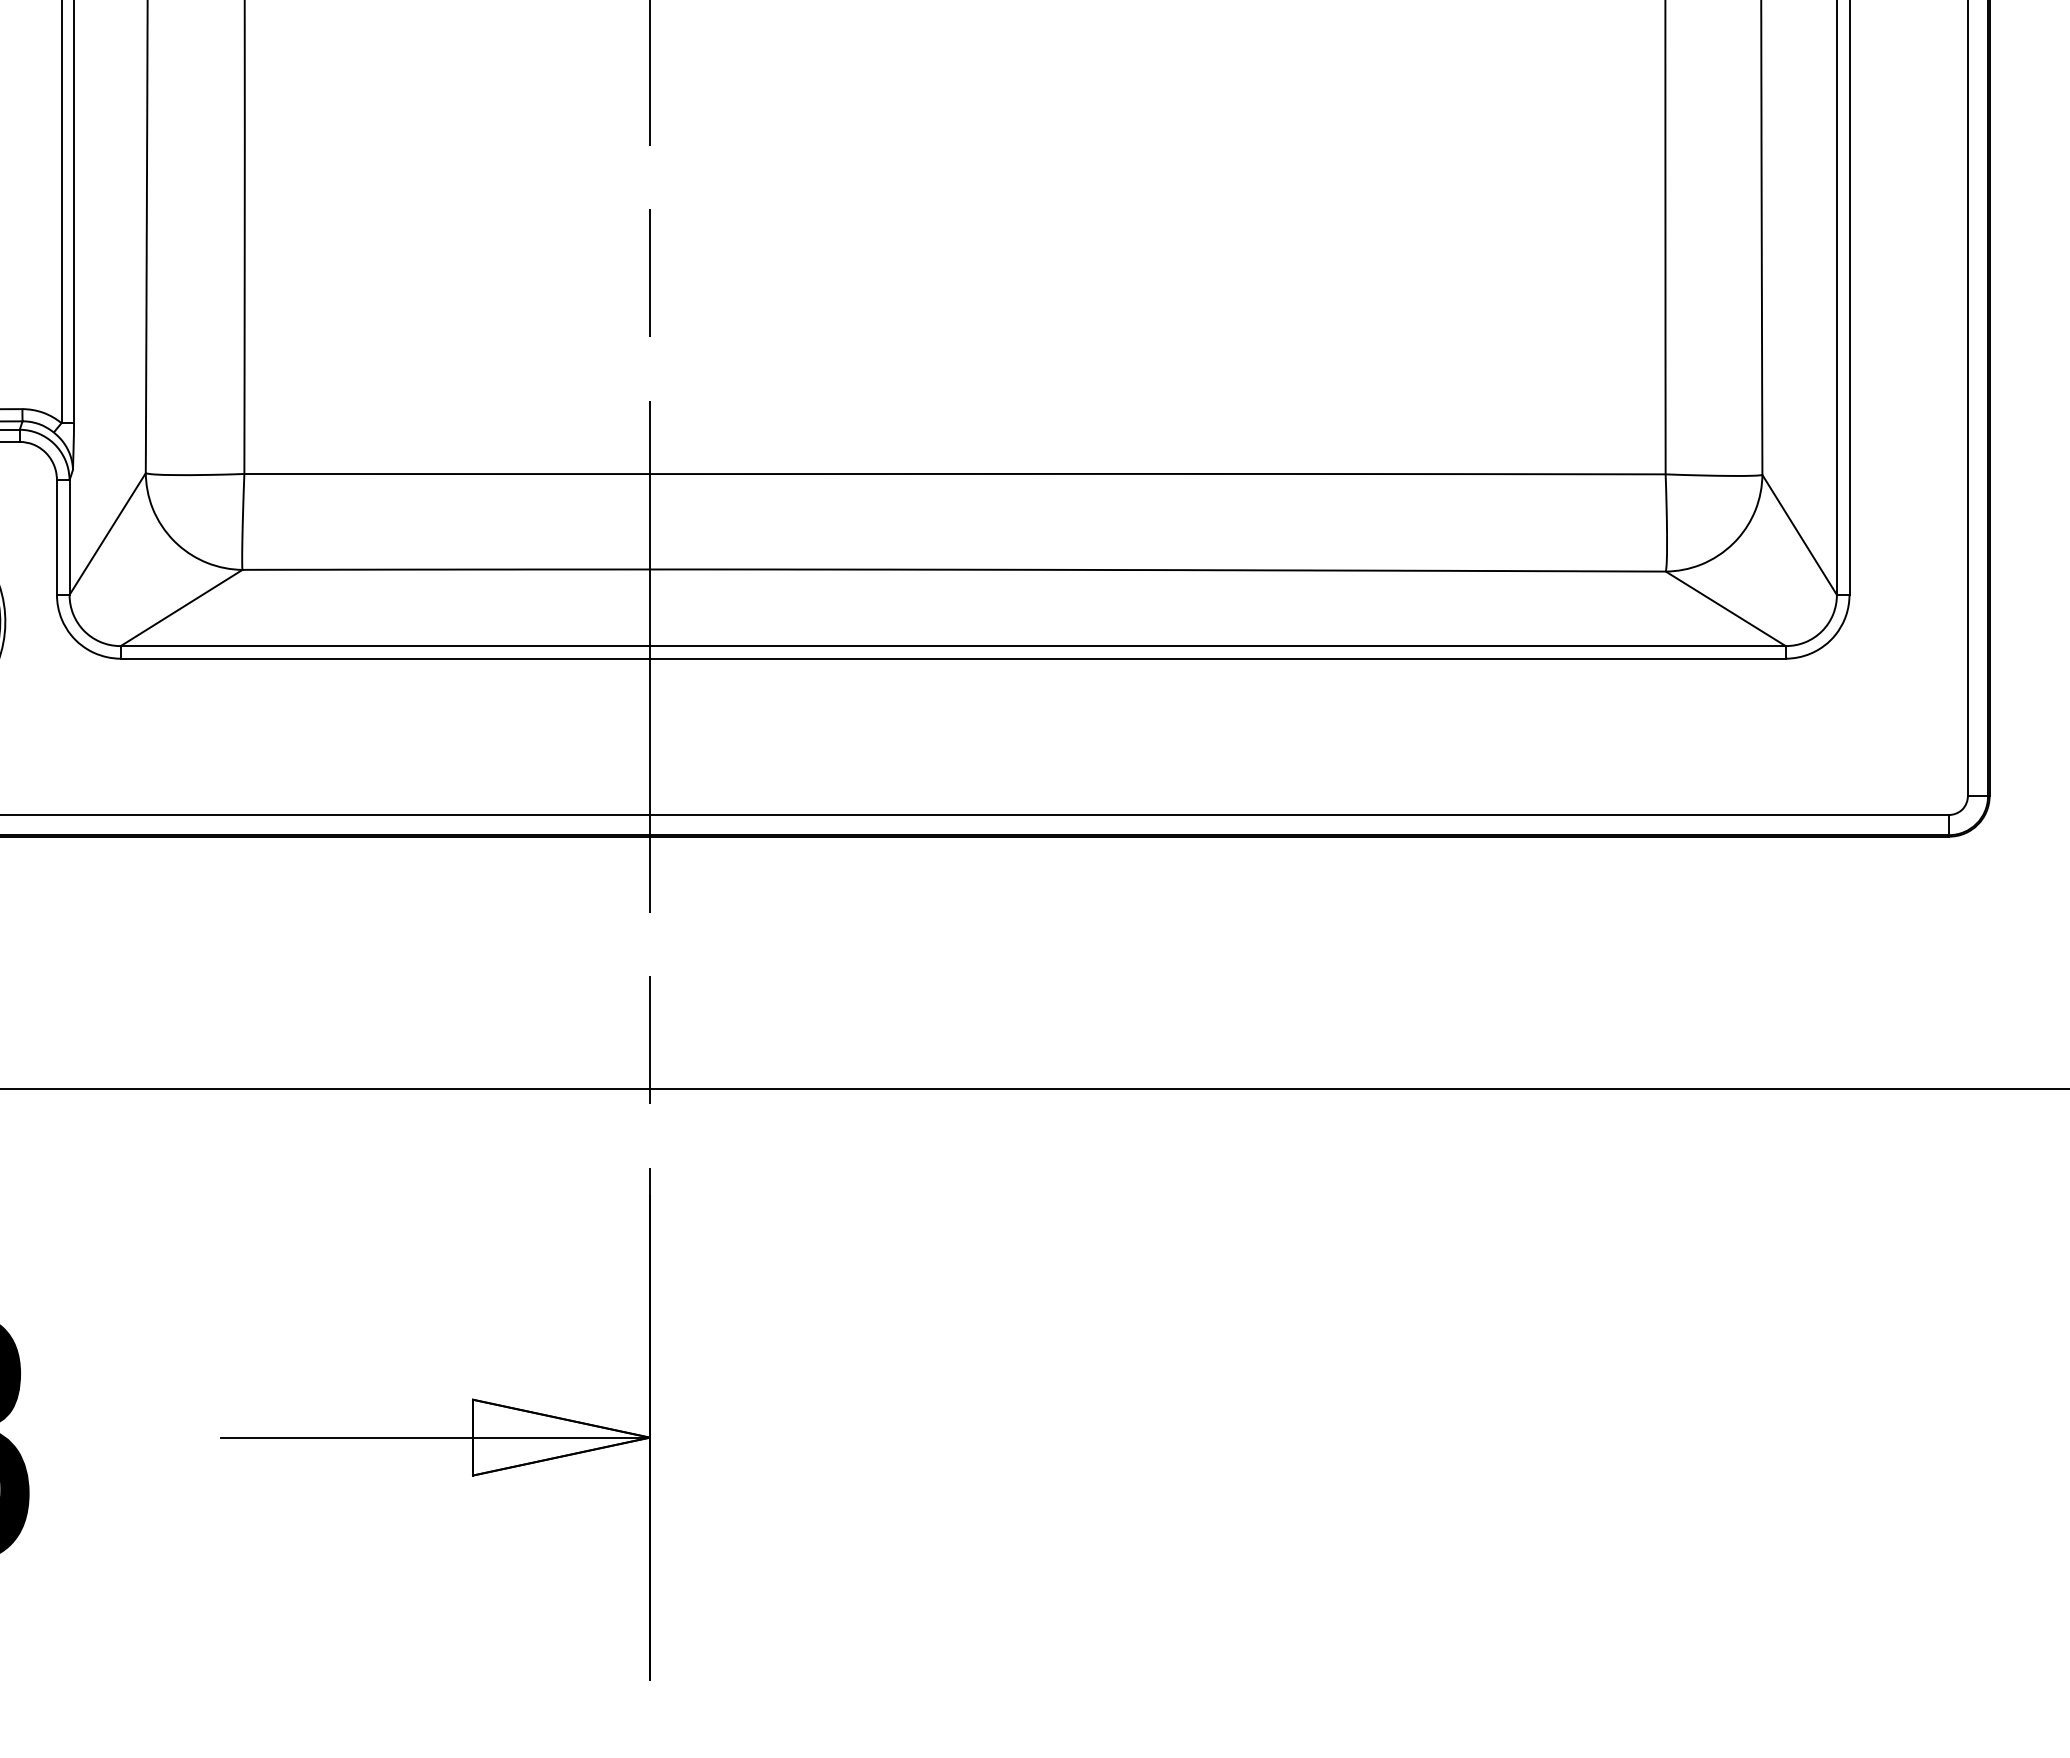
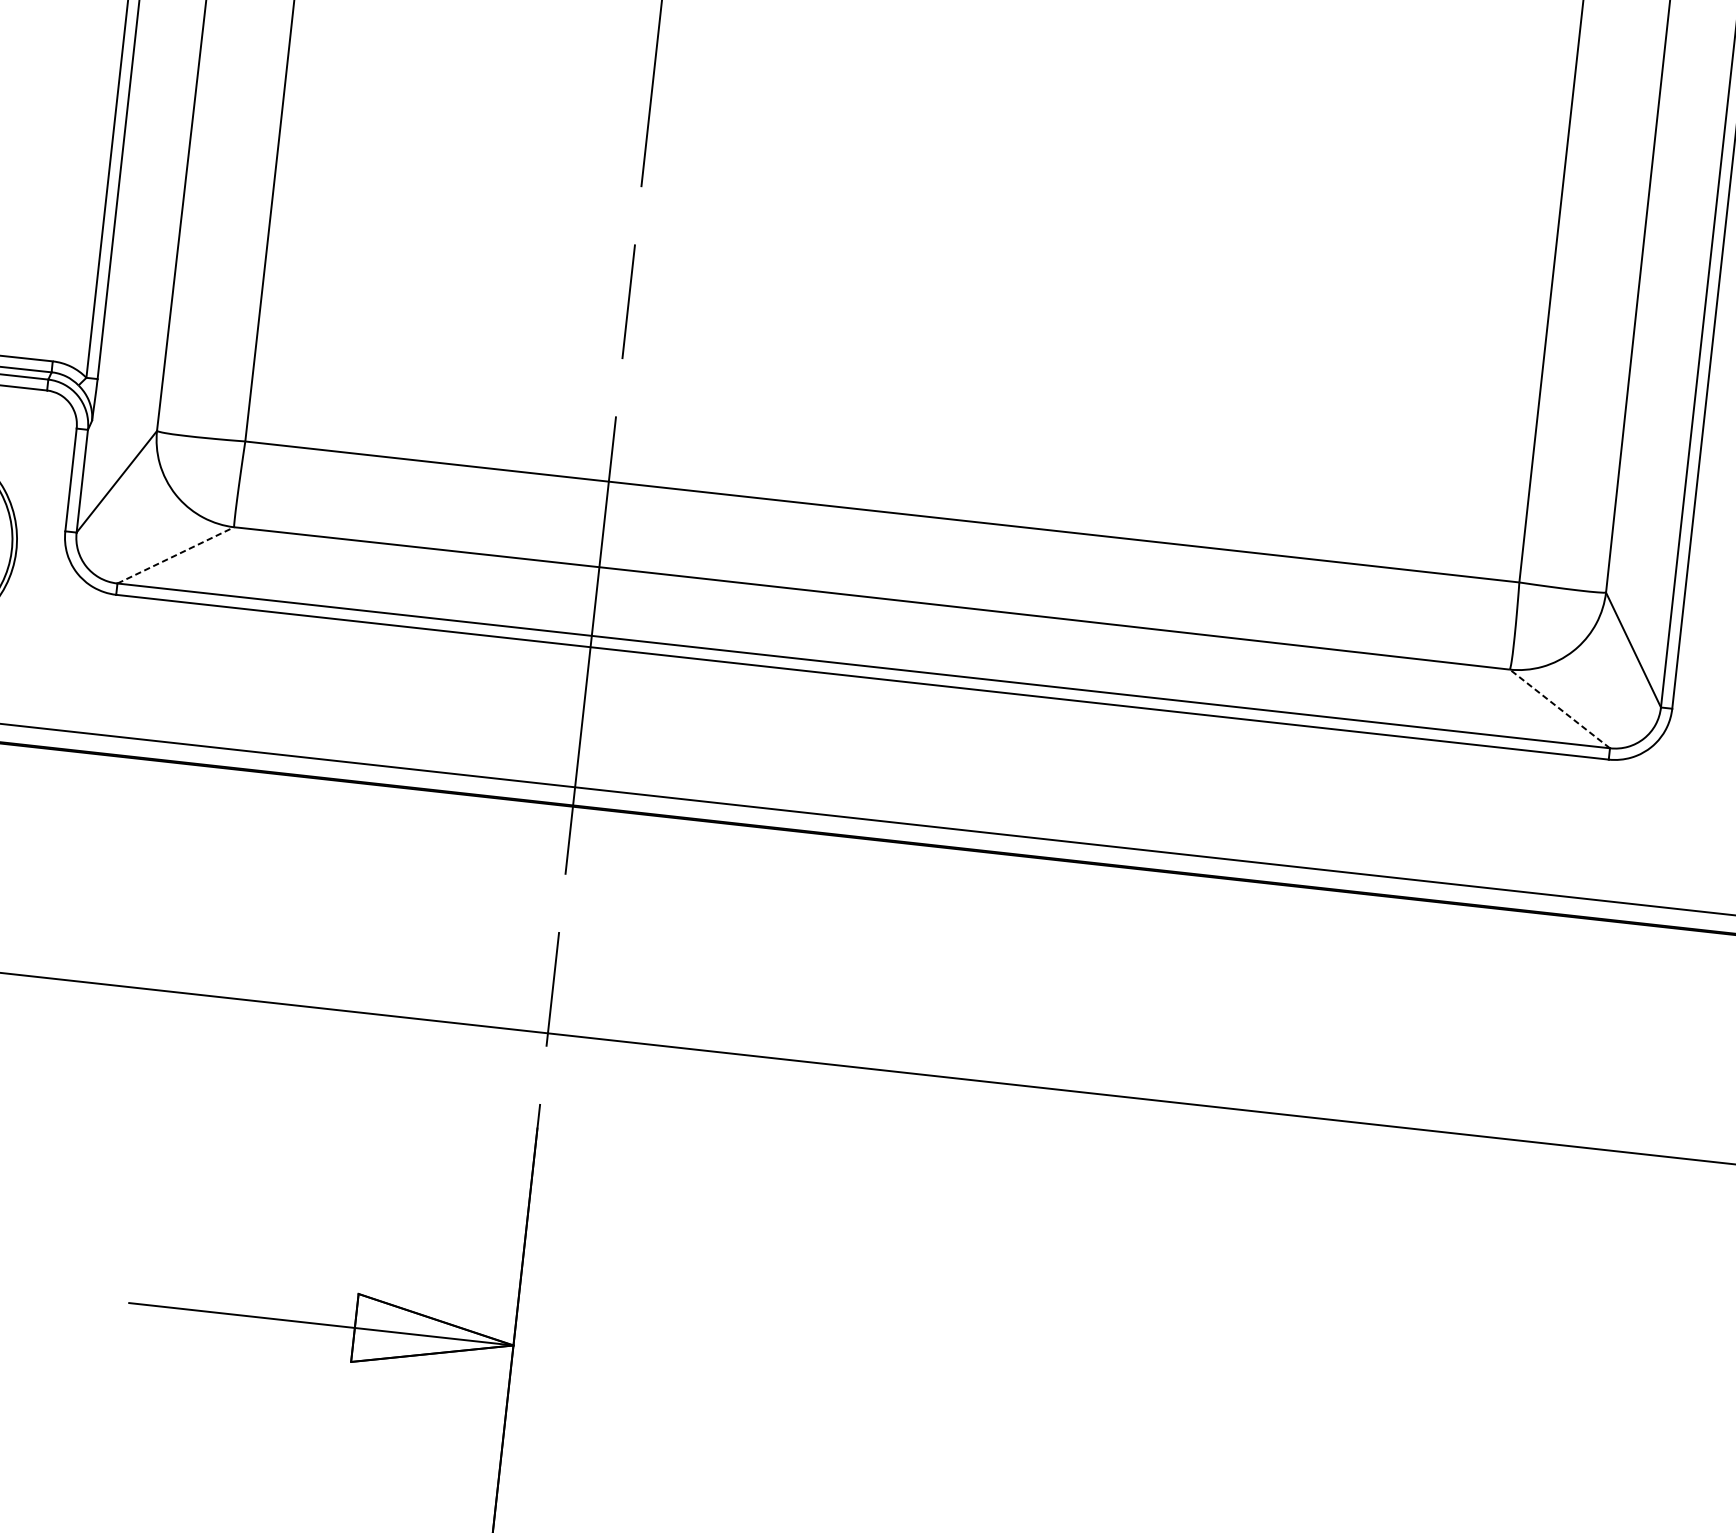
line: (181, 607) -> (175, 554), solid -> dashed
line: (1725, 608) -> (1559, 708), solid -> dashed

